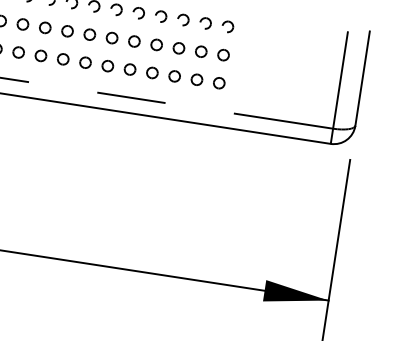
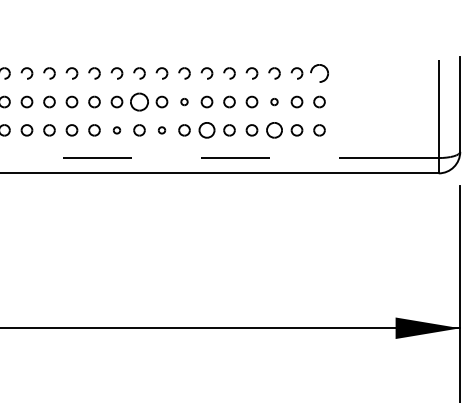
part: (227, 26) -> (319, 73), size x1.6
part: (45, 27) -> (139, 101), size x1.6
part: (89, 34) -> (184, 101), size x0.6
part: (179, 47) -> (274, 101), size x0.6
part: (18, 52) -> (116, 130), size x0.6
part: (62, 59) -> (161, 130), size x0.6
part: (107, 66) -> (206, 130), size x1.4
part: (174, 76) -> (274, 130), size x1.4

